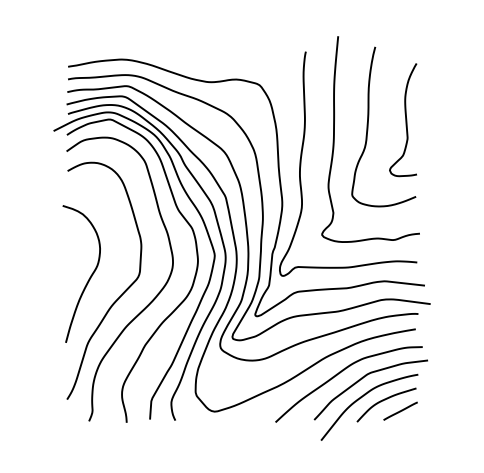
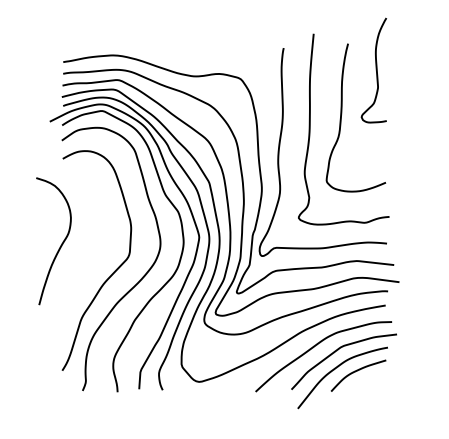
curve: (404, 120) -> (375, 70), moved
curve: (88, 278) -> (60, 245), moved
line: (400, 411) -> (371, 381), removed

